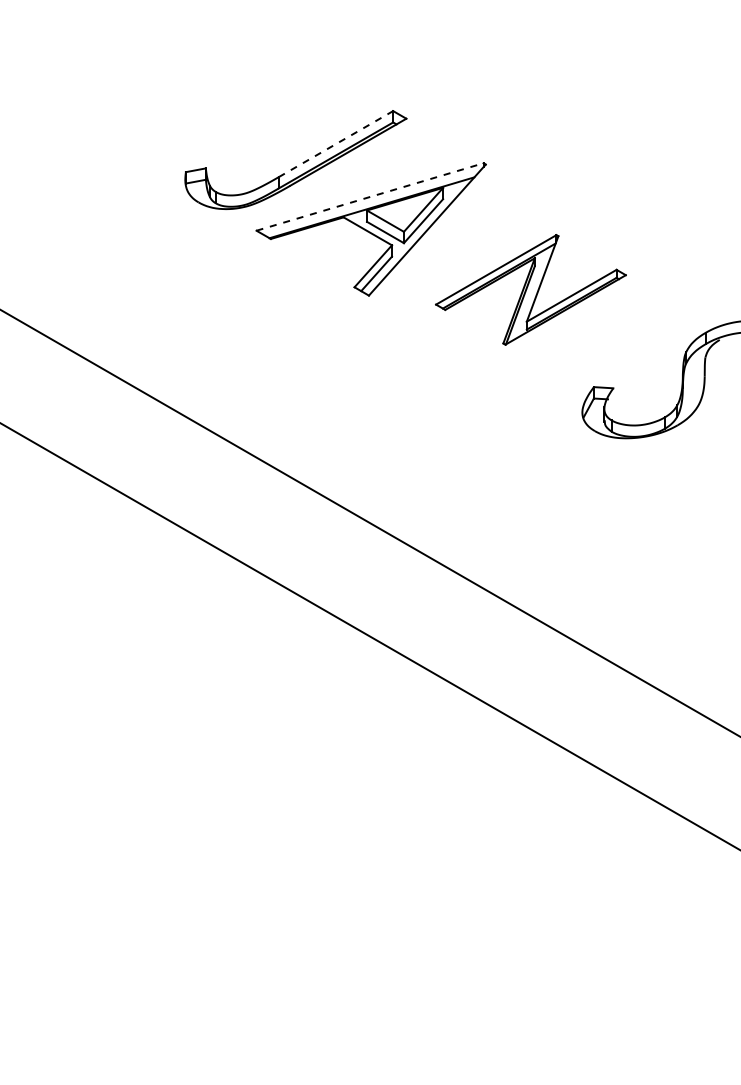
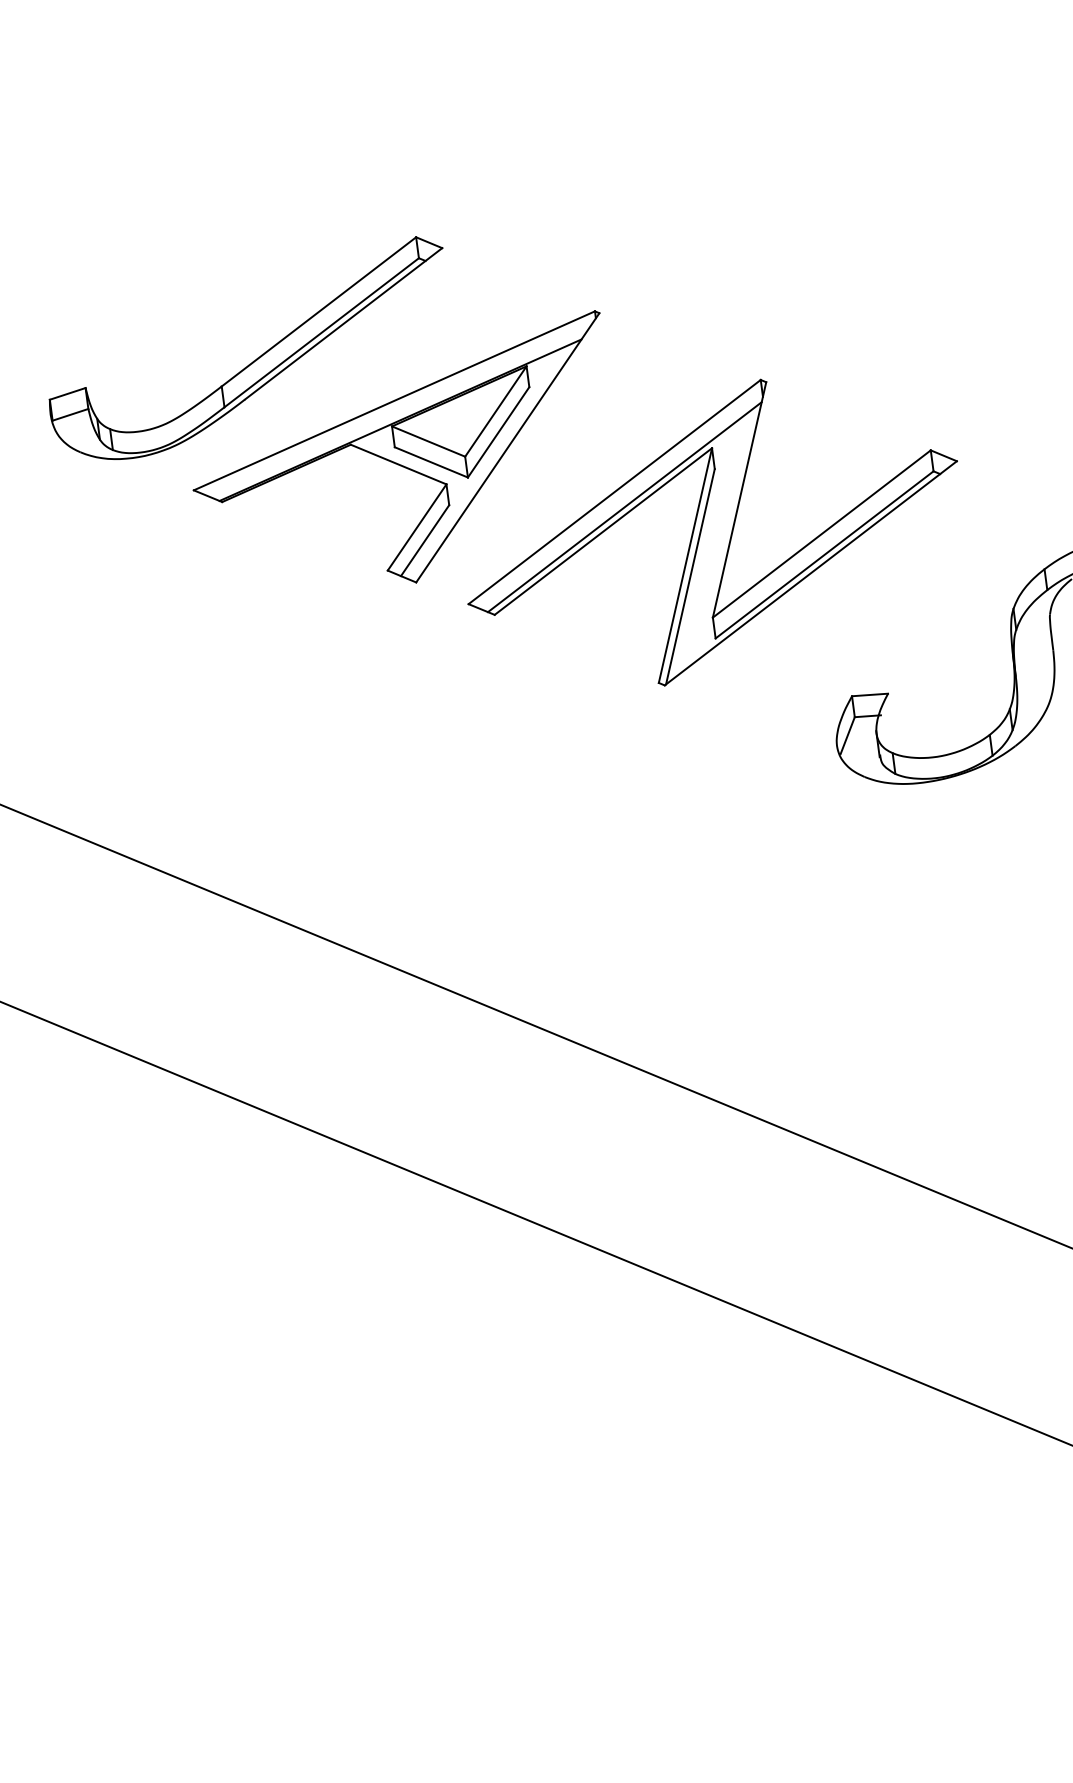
line: (336, 143) -> (319, 310), dashed -> solid
line: (370, 196) -> (395, 399), dashed -> solid
part: (530, 289) -> (711, 532), size x1.43

